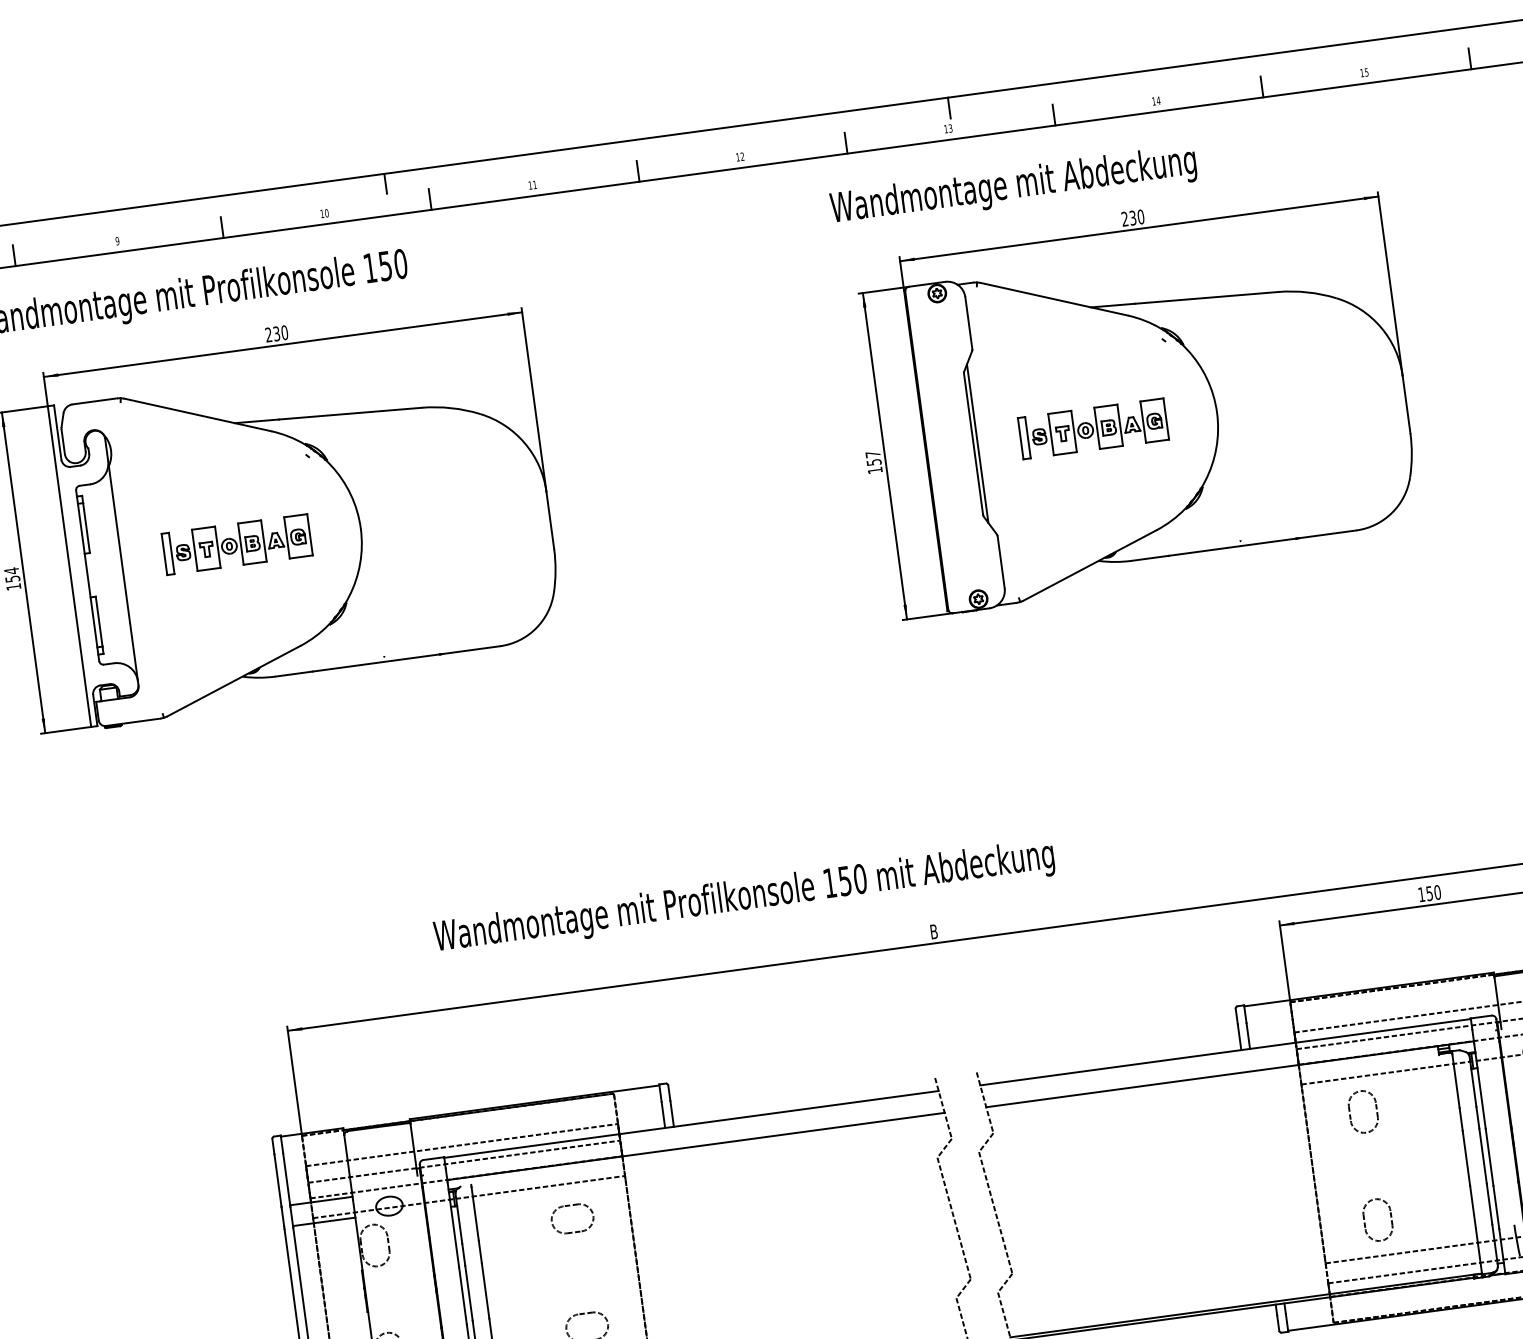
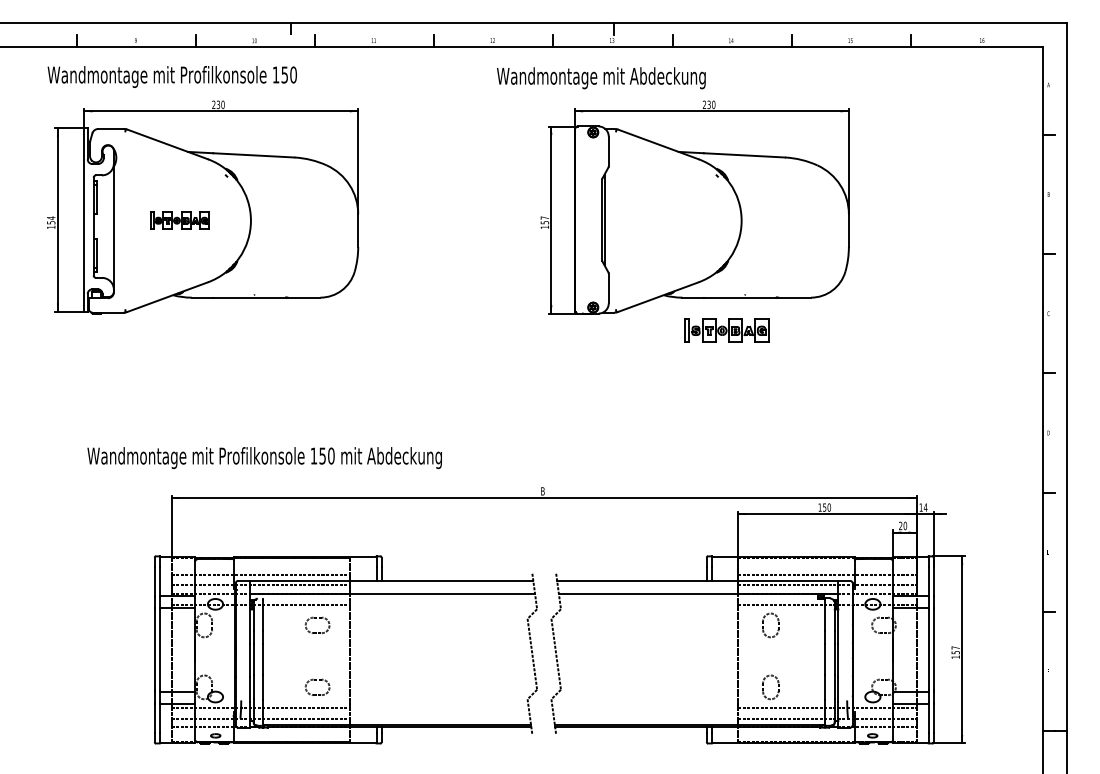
text: (1013, 187) -> (601, 78), moved
part: (1092, 428) -> (726, 330), moved
part: (236, 544) -> (179, 220), size x0.7
text: (744, 899) -> (264, 458), moved

